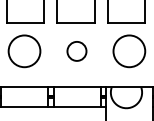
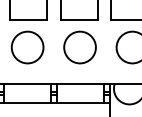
circle: (76, 51) -> (79, 47), size x1.67

